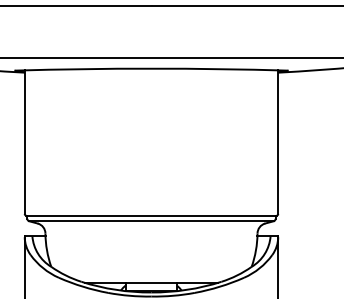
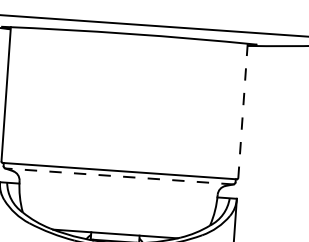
line: (278, 142) -> (243, 111), solid -> dashed
line: (150, 221) -> (118, 176), solid -> dashed

